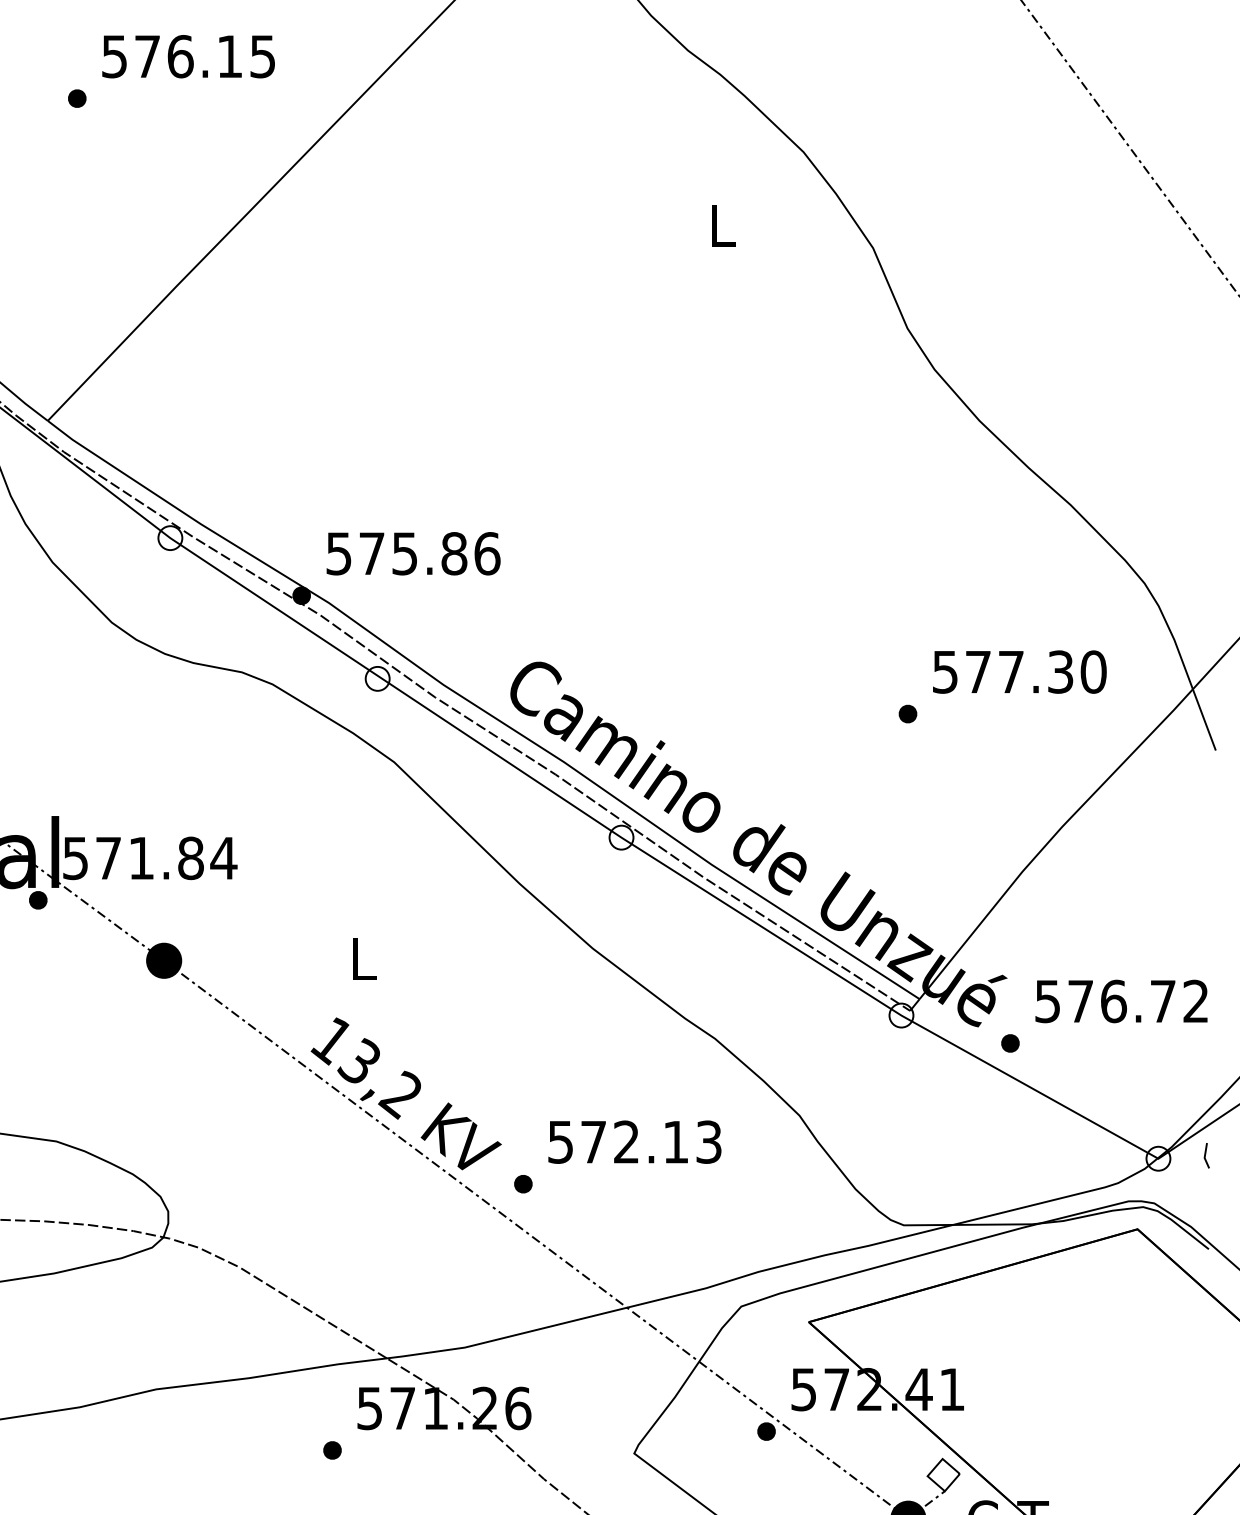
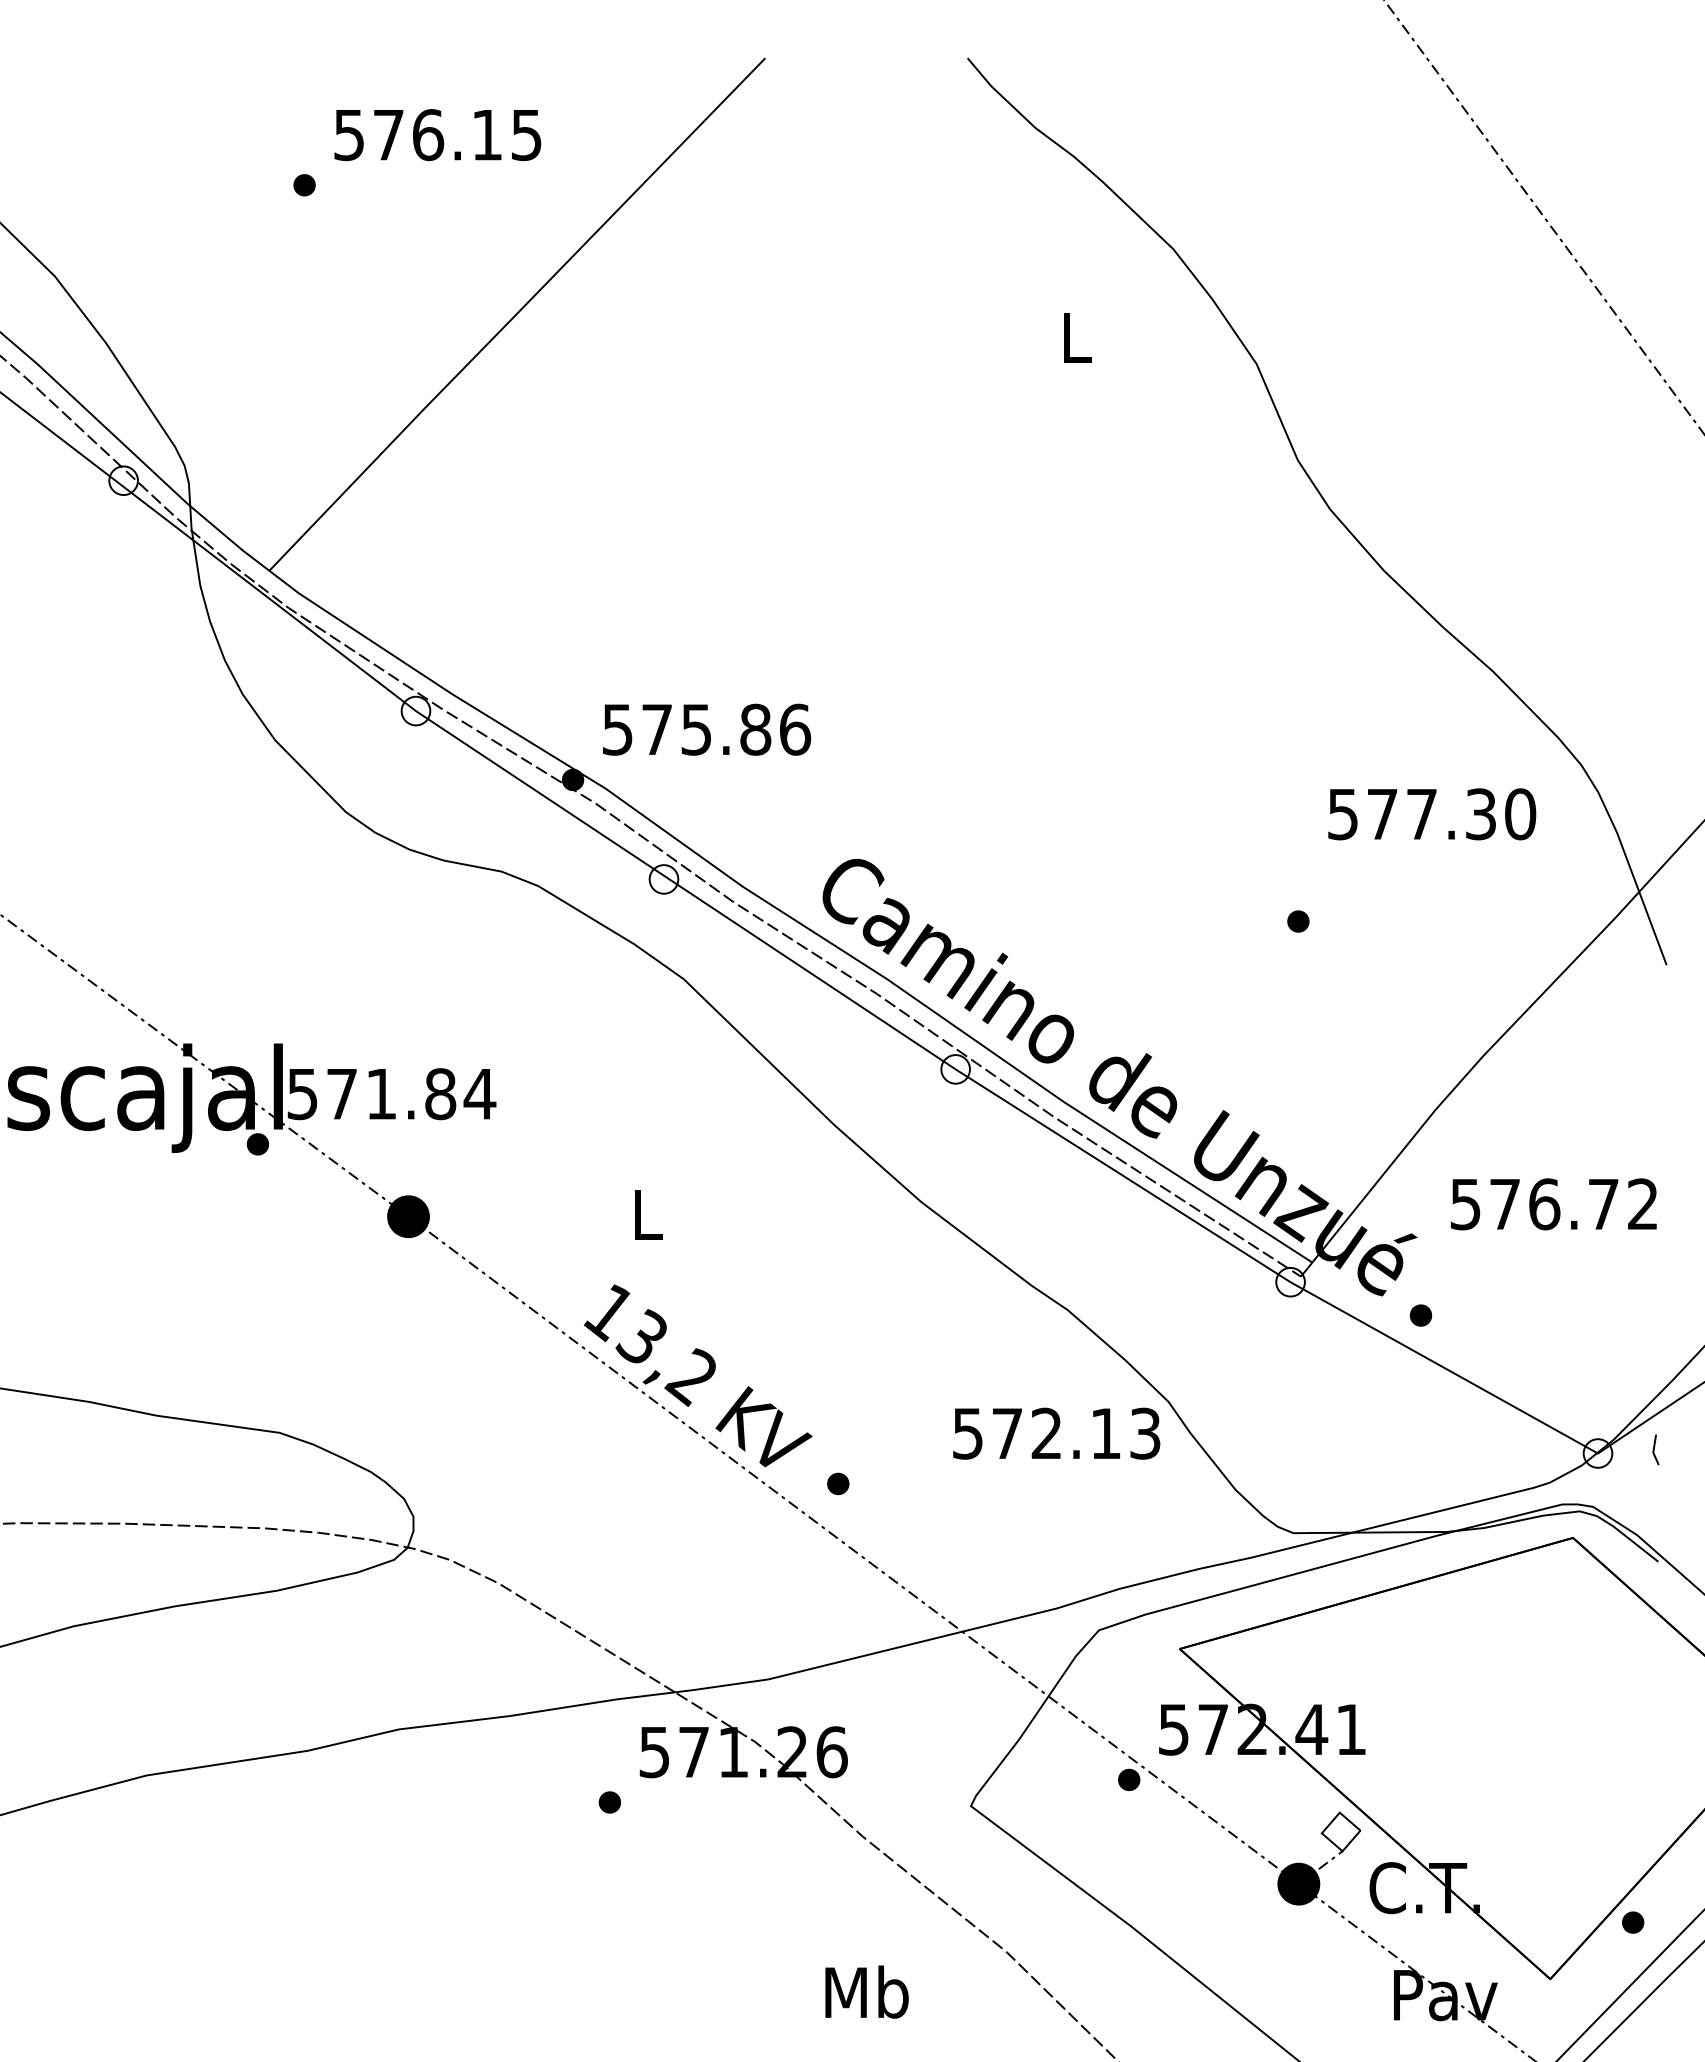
text: (1020, 672) -> (1432, 814), moved
text: (1121, 1001) -> (1553, 1204), moved
text: (634, 1142) -> (1056, 1433), moved

